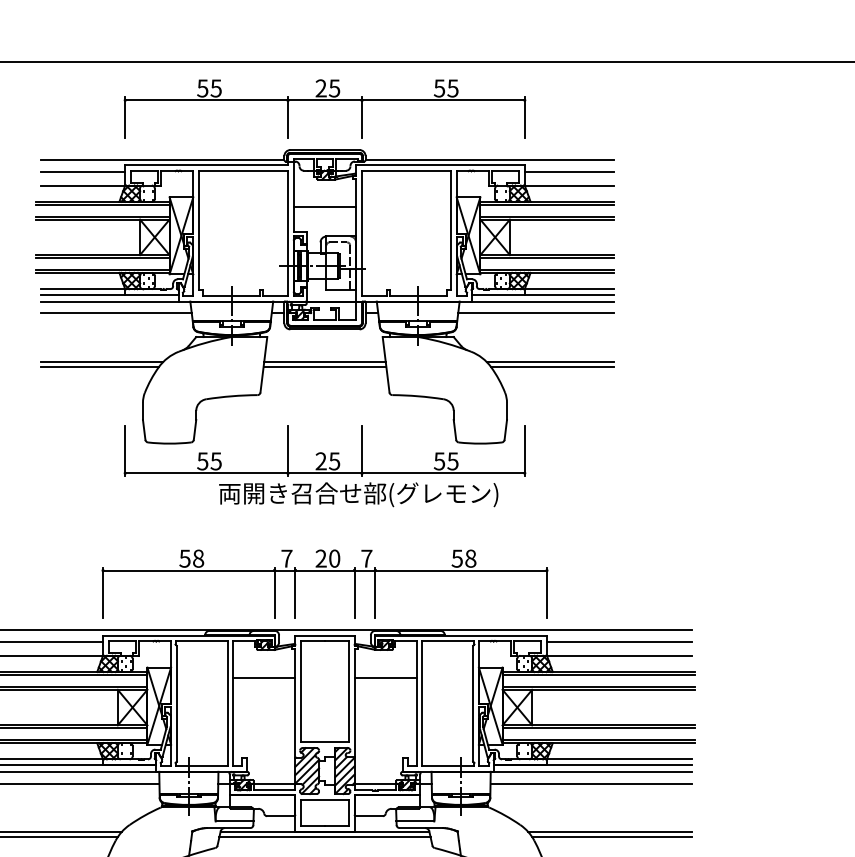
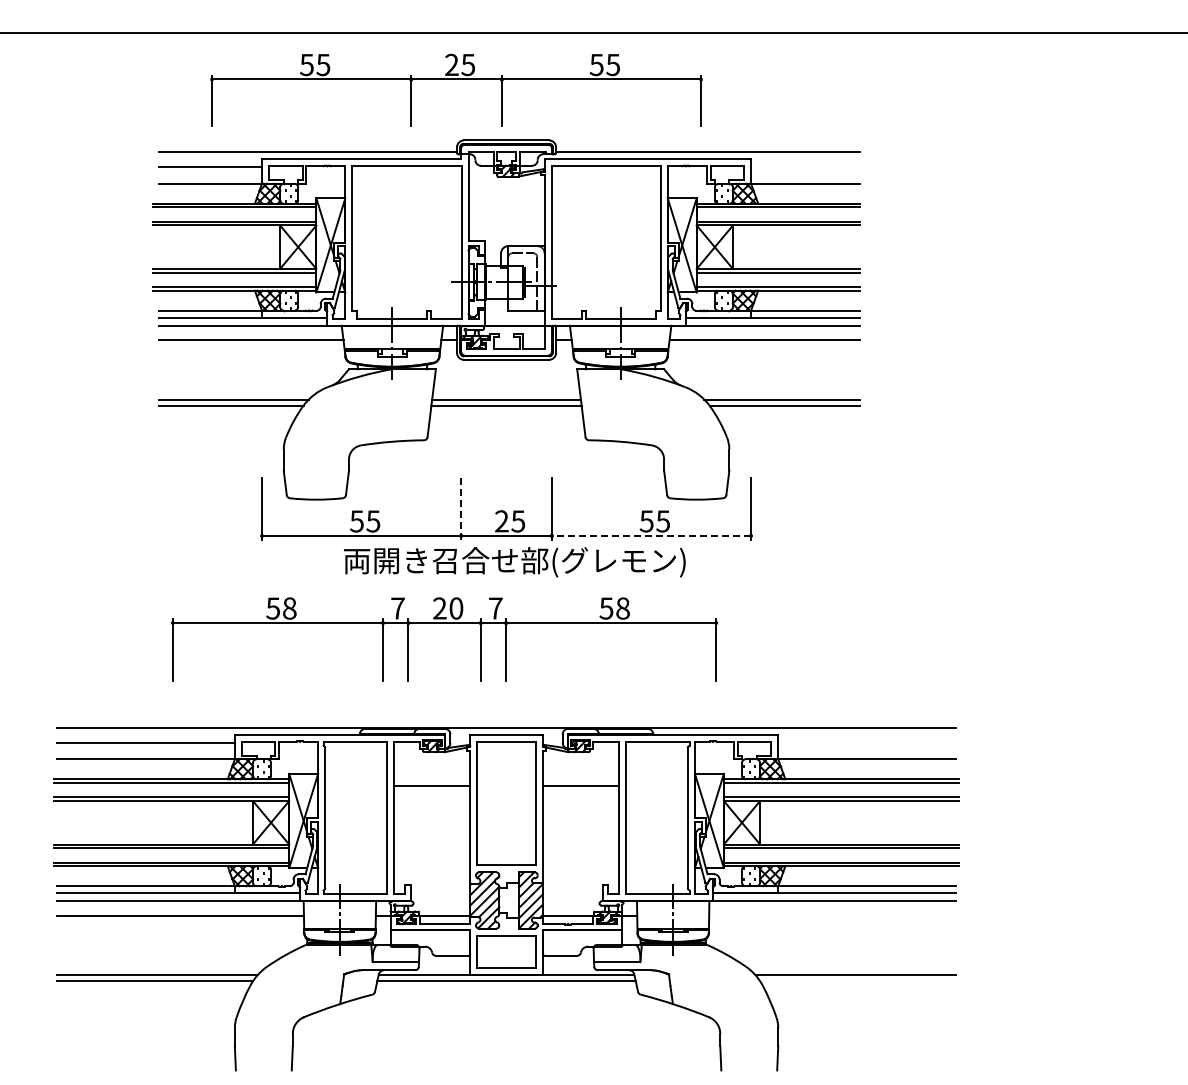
part: (324, 100) -> (456, 79), moved
line: (569, 172) -> (805, 167), removed
line: (324, 207) -> (506, 210), removed
line: (288, 450) -> (461, 508), solid -> dashed
line: (443, 472) -> (651, 535), solid -> dashed
text: (358, 494) -> (514, 562), moved
part: (324, 570) -> (444, 623), moved
line: (619, 642) -> (866, 742), removed
line: (591, 783) -> (832, 915), removed
line: (611, 837) -> (857, 981), removed

